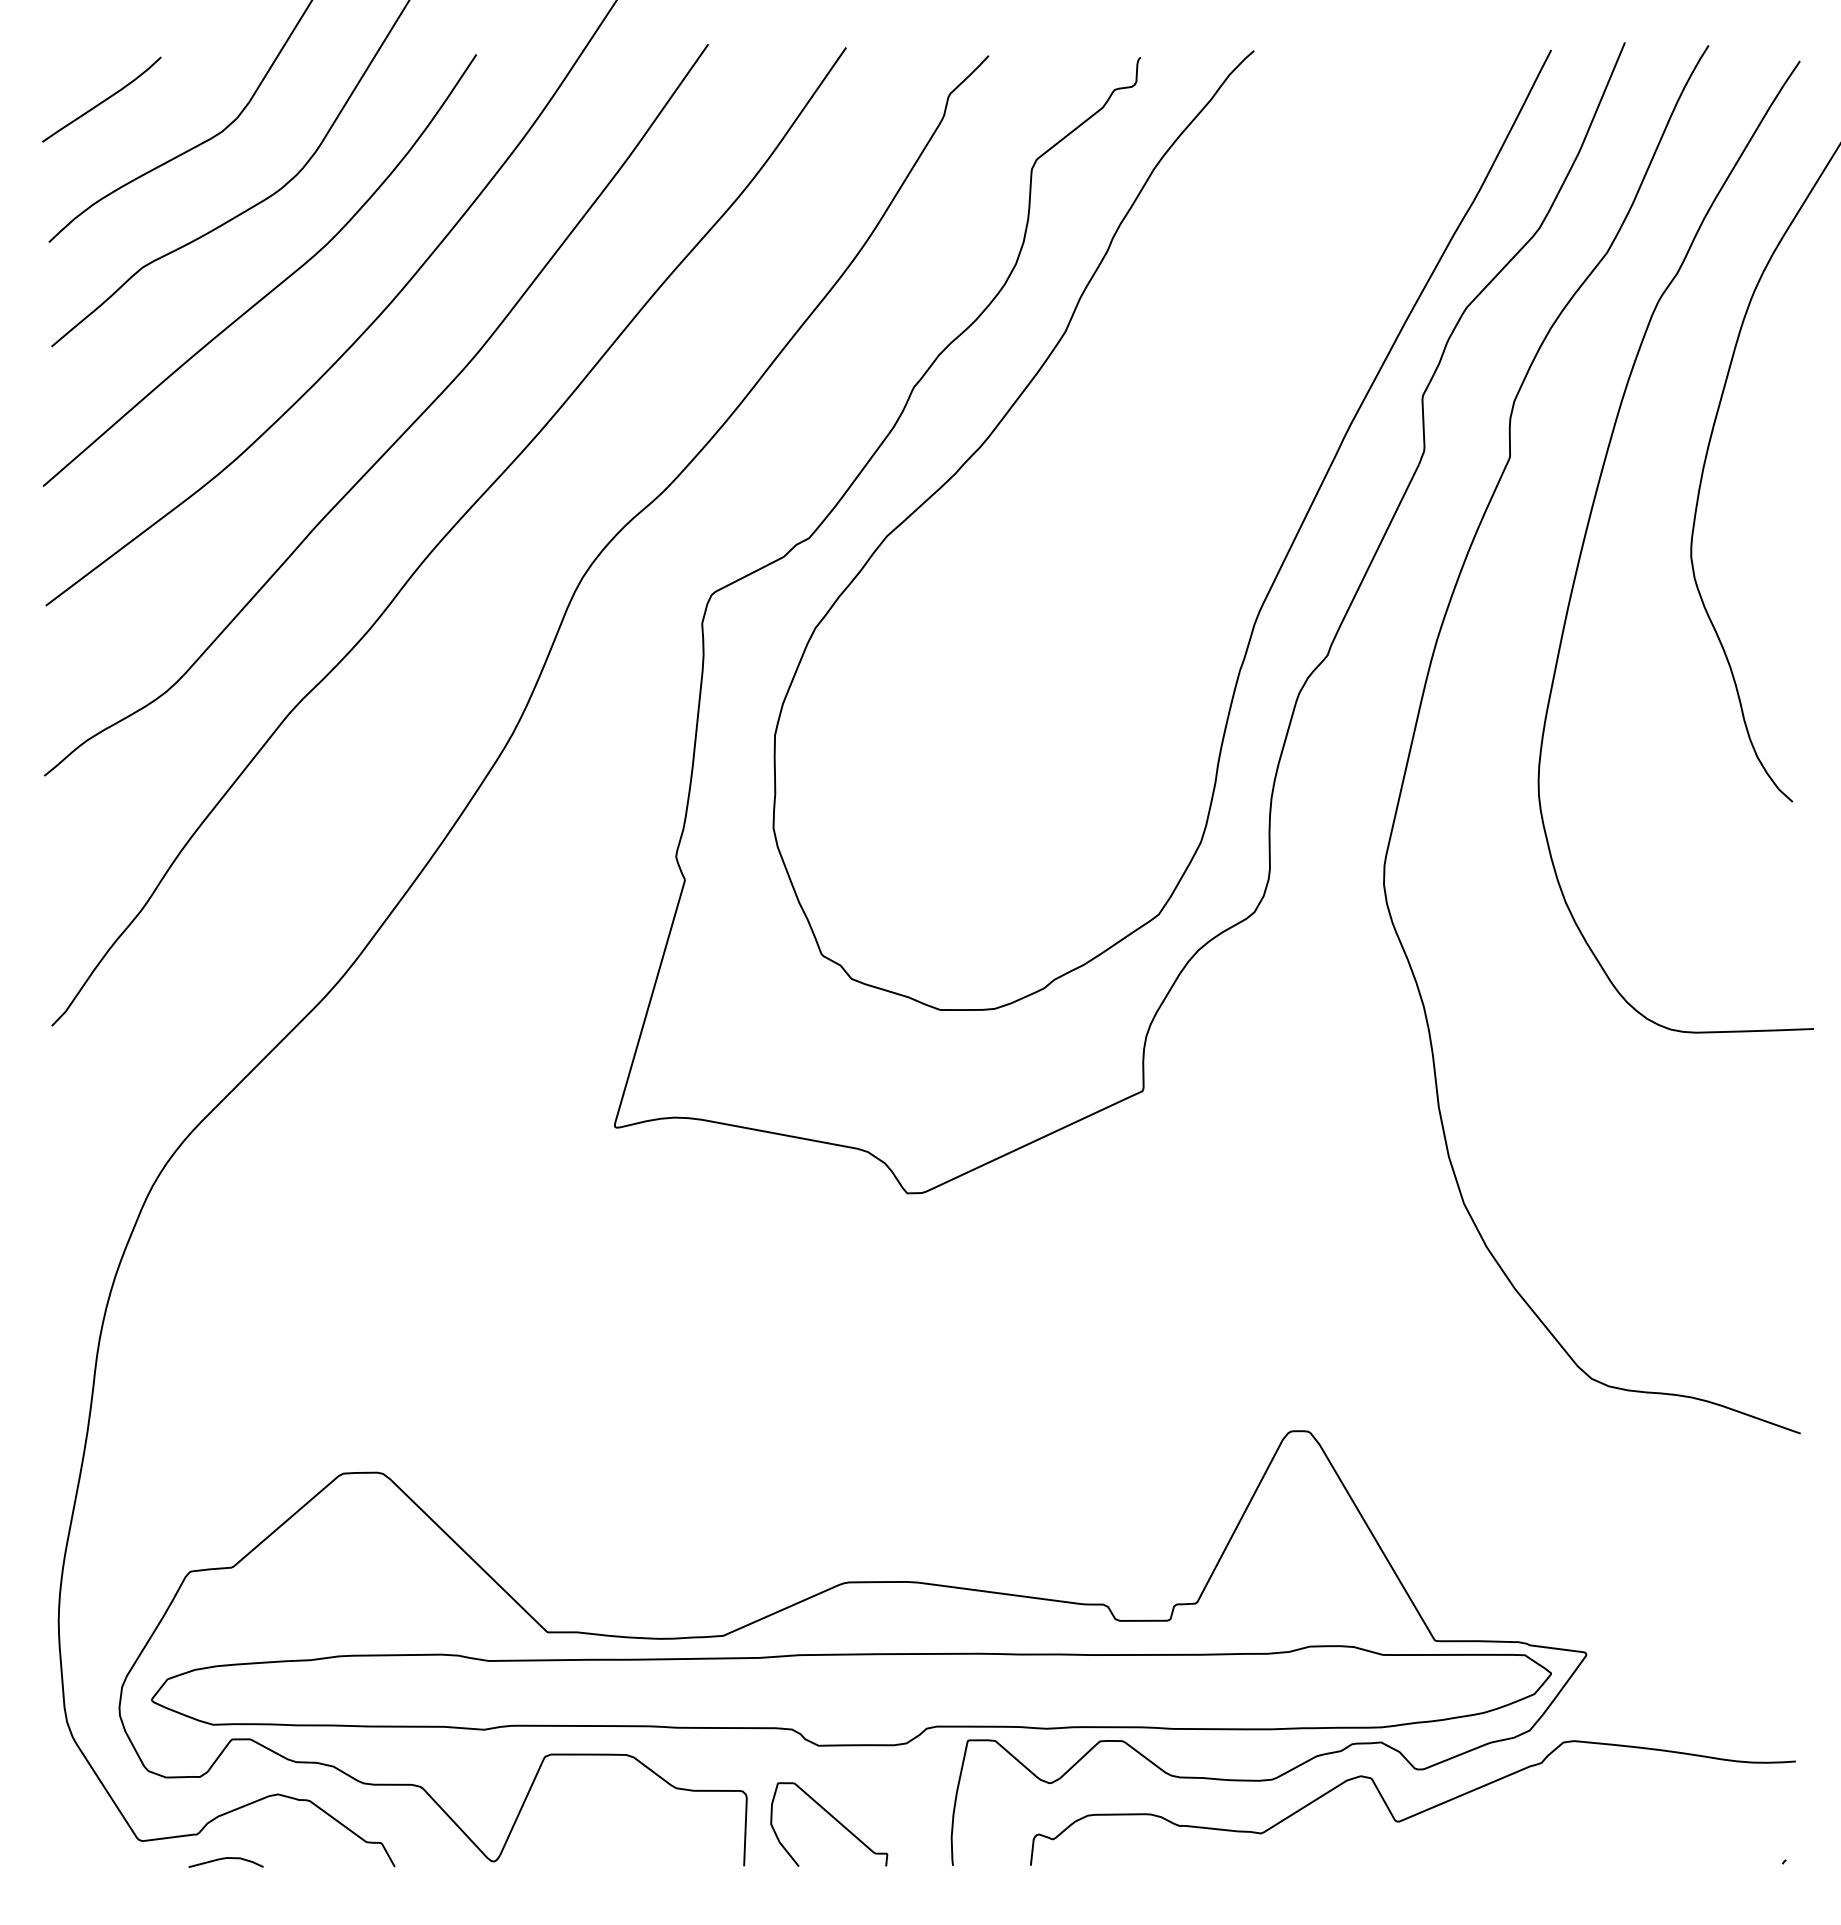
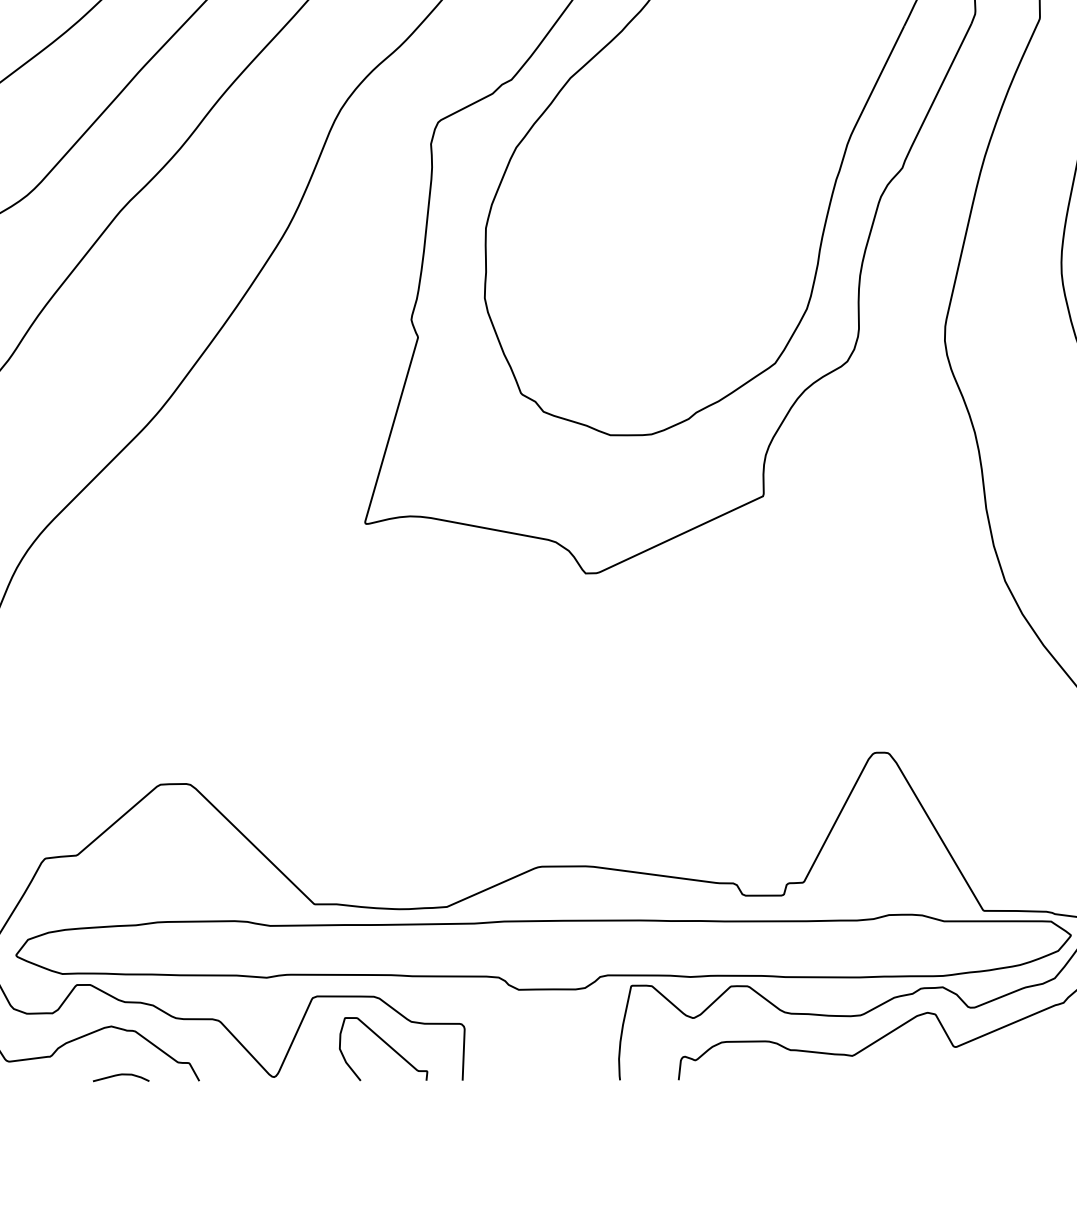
curve: (834, 1819) -> (387, 1045), moved
curve: (225, 1859) -> (120, 1075), moved

